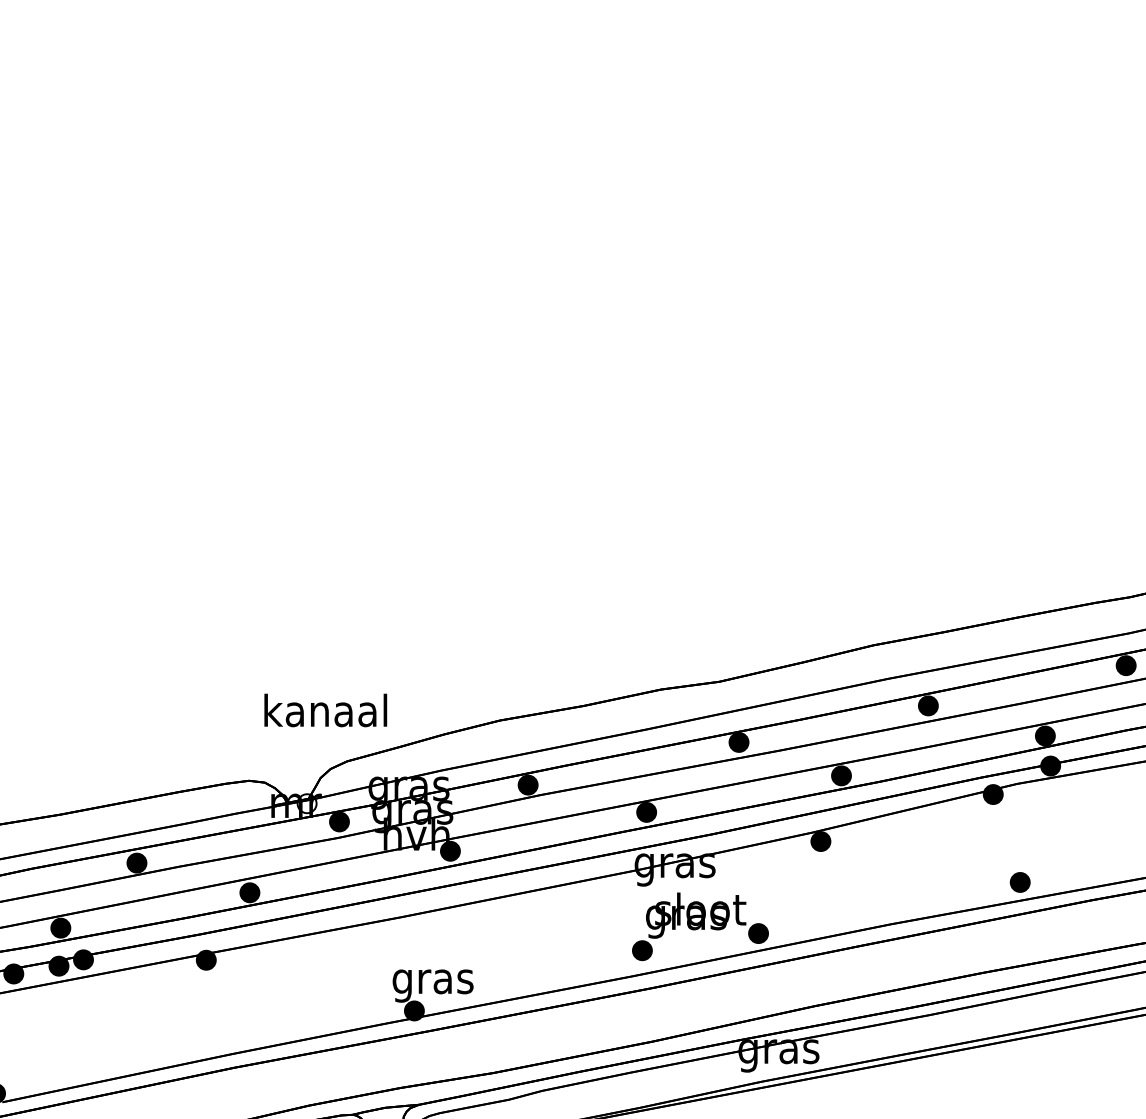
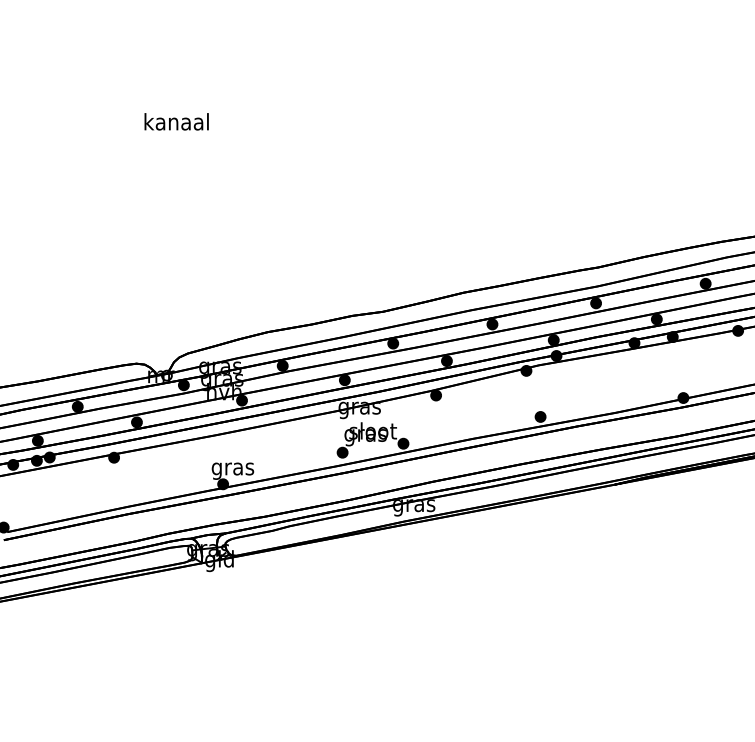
text: (325, 709) -> (176, 121), moved

